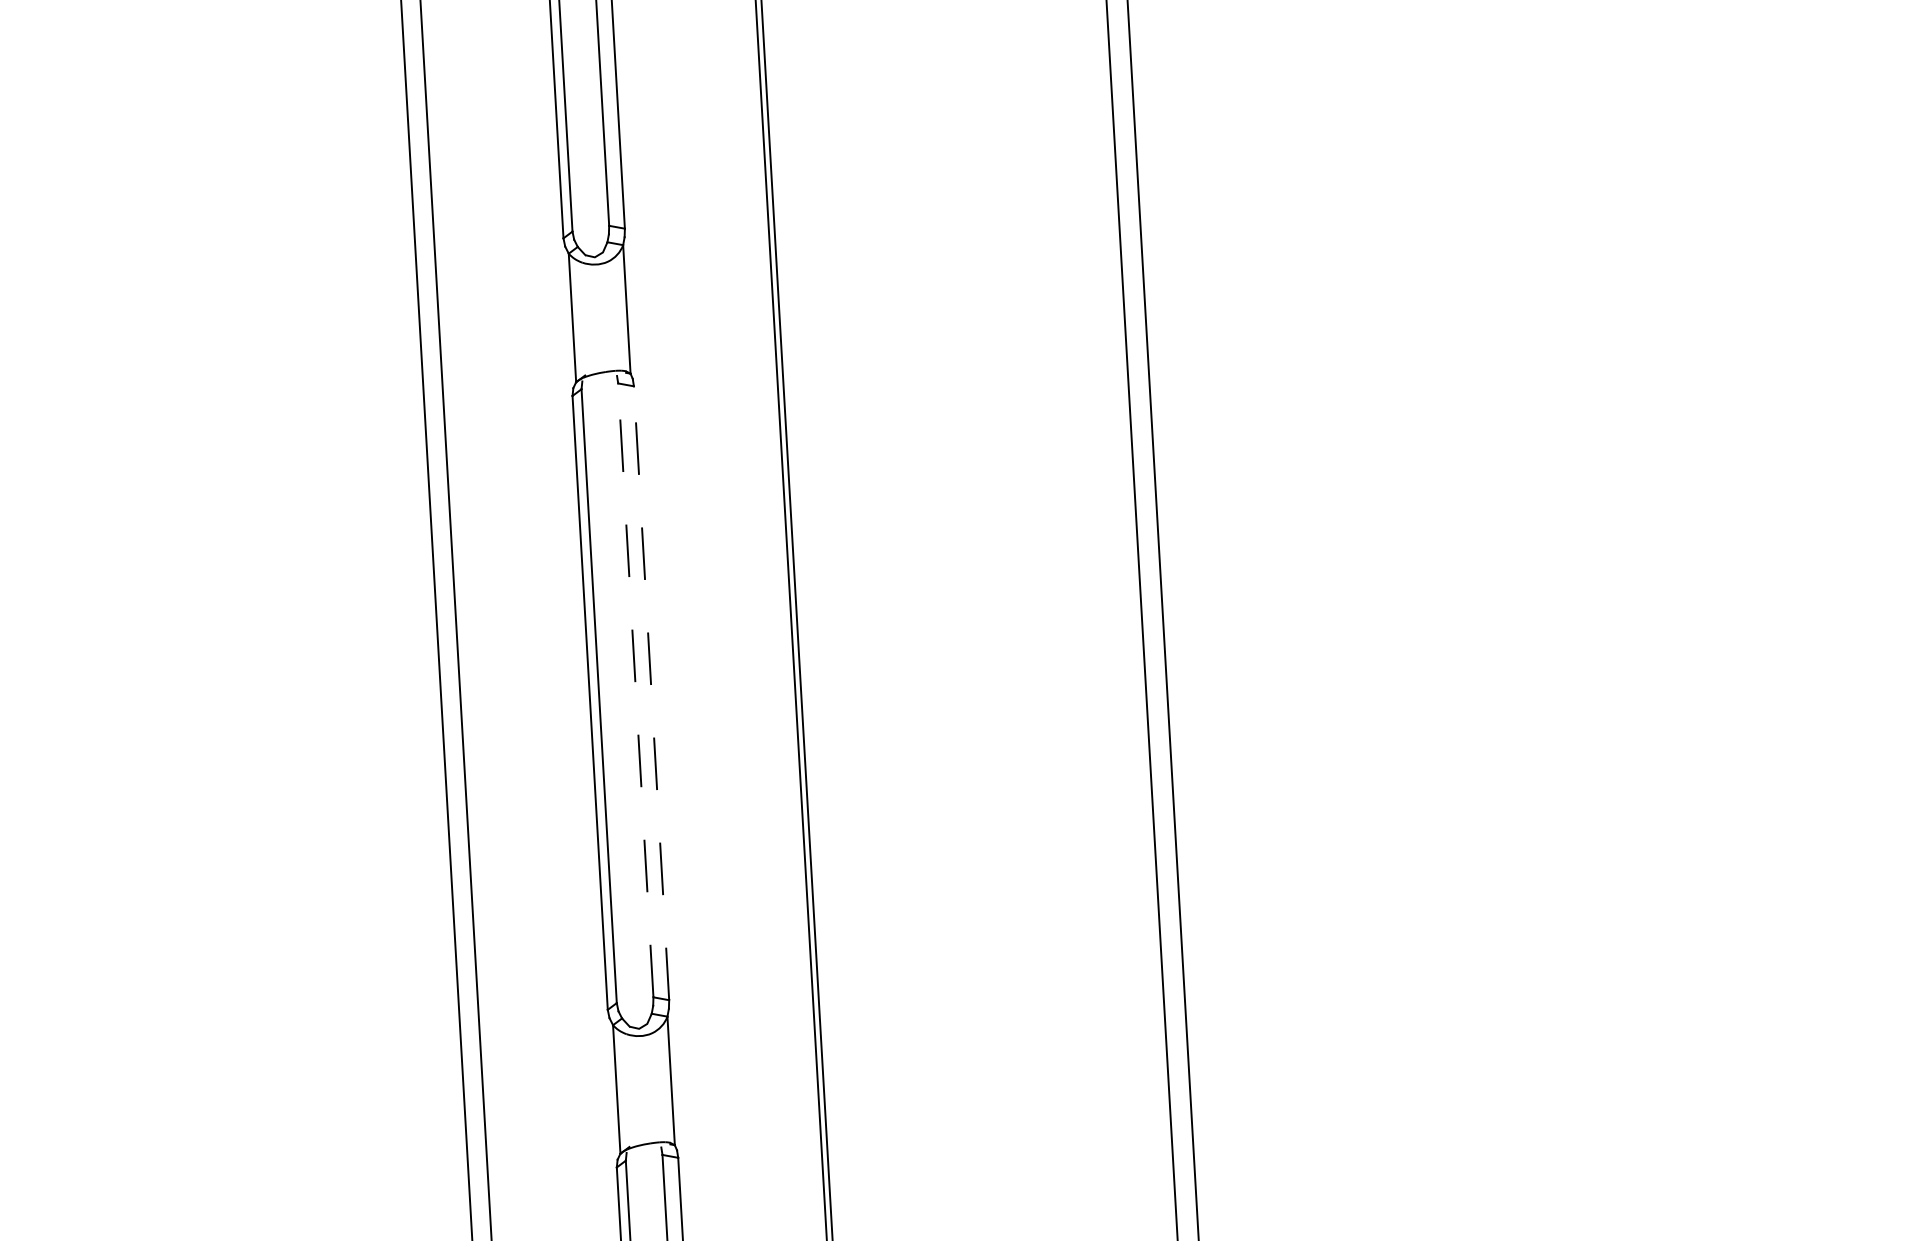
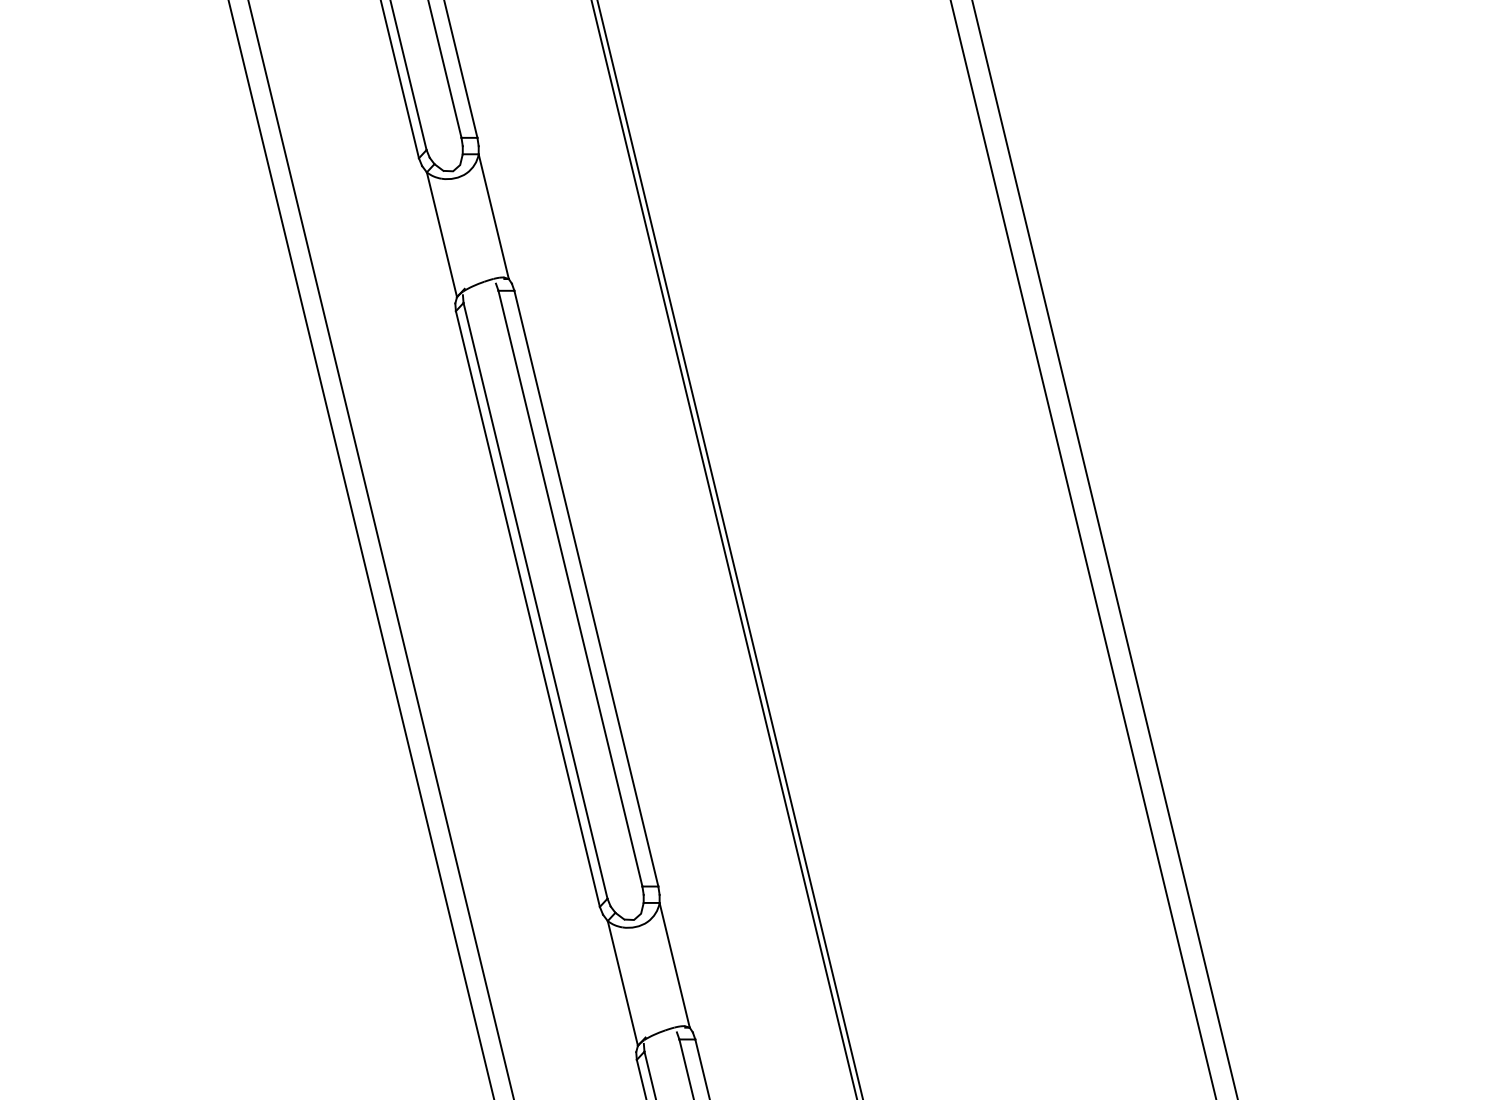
line: (635, 689) -> (569, 587), dashed -> solid
line: (651, 692) -> (586, 587), dashed -> solid

